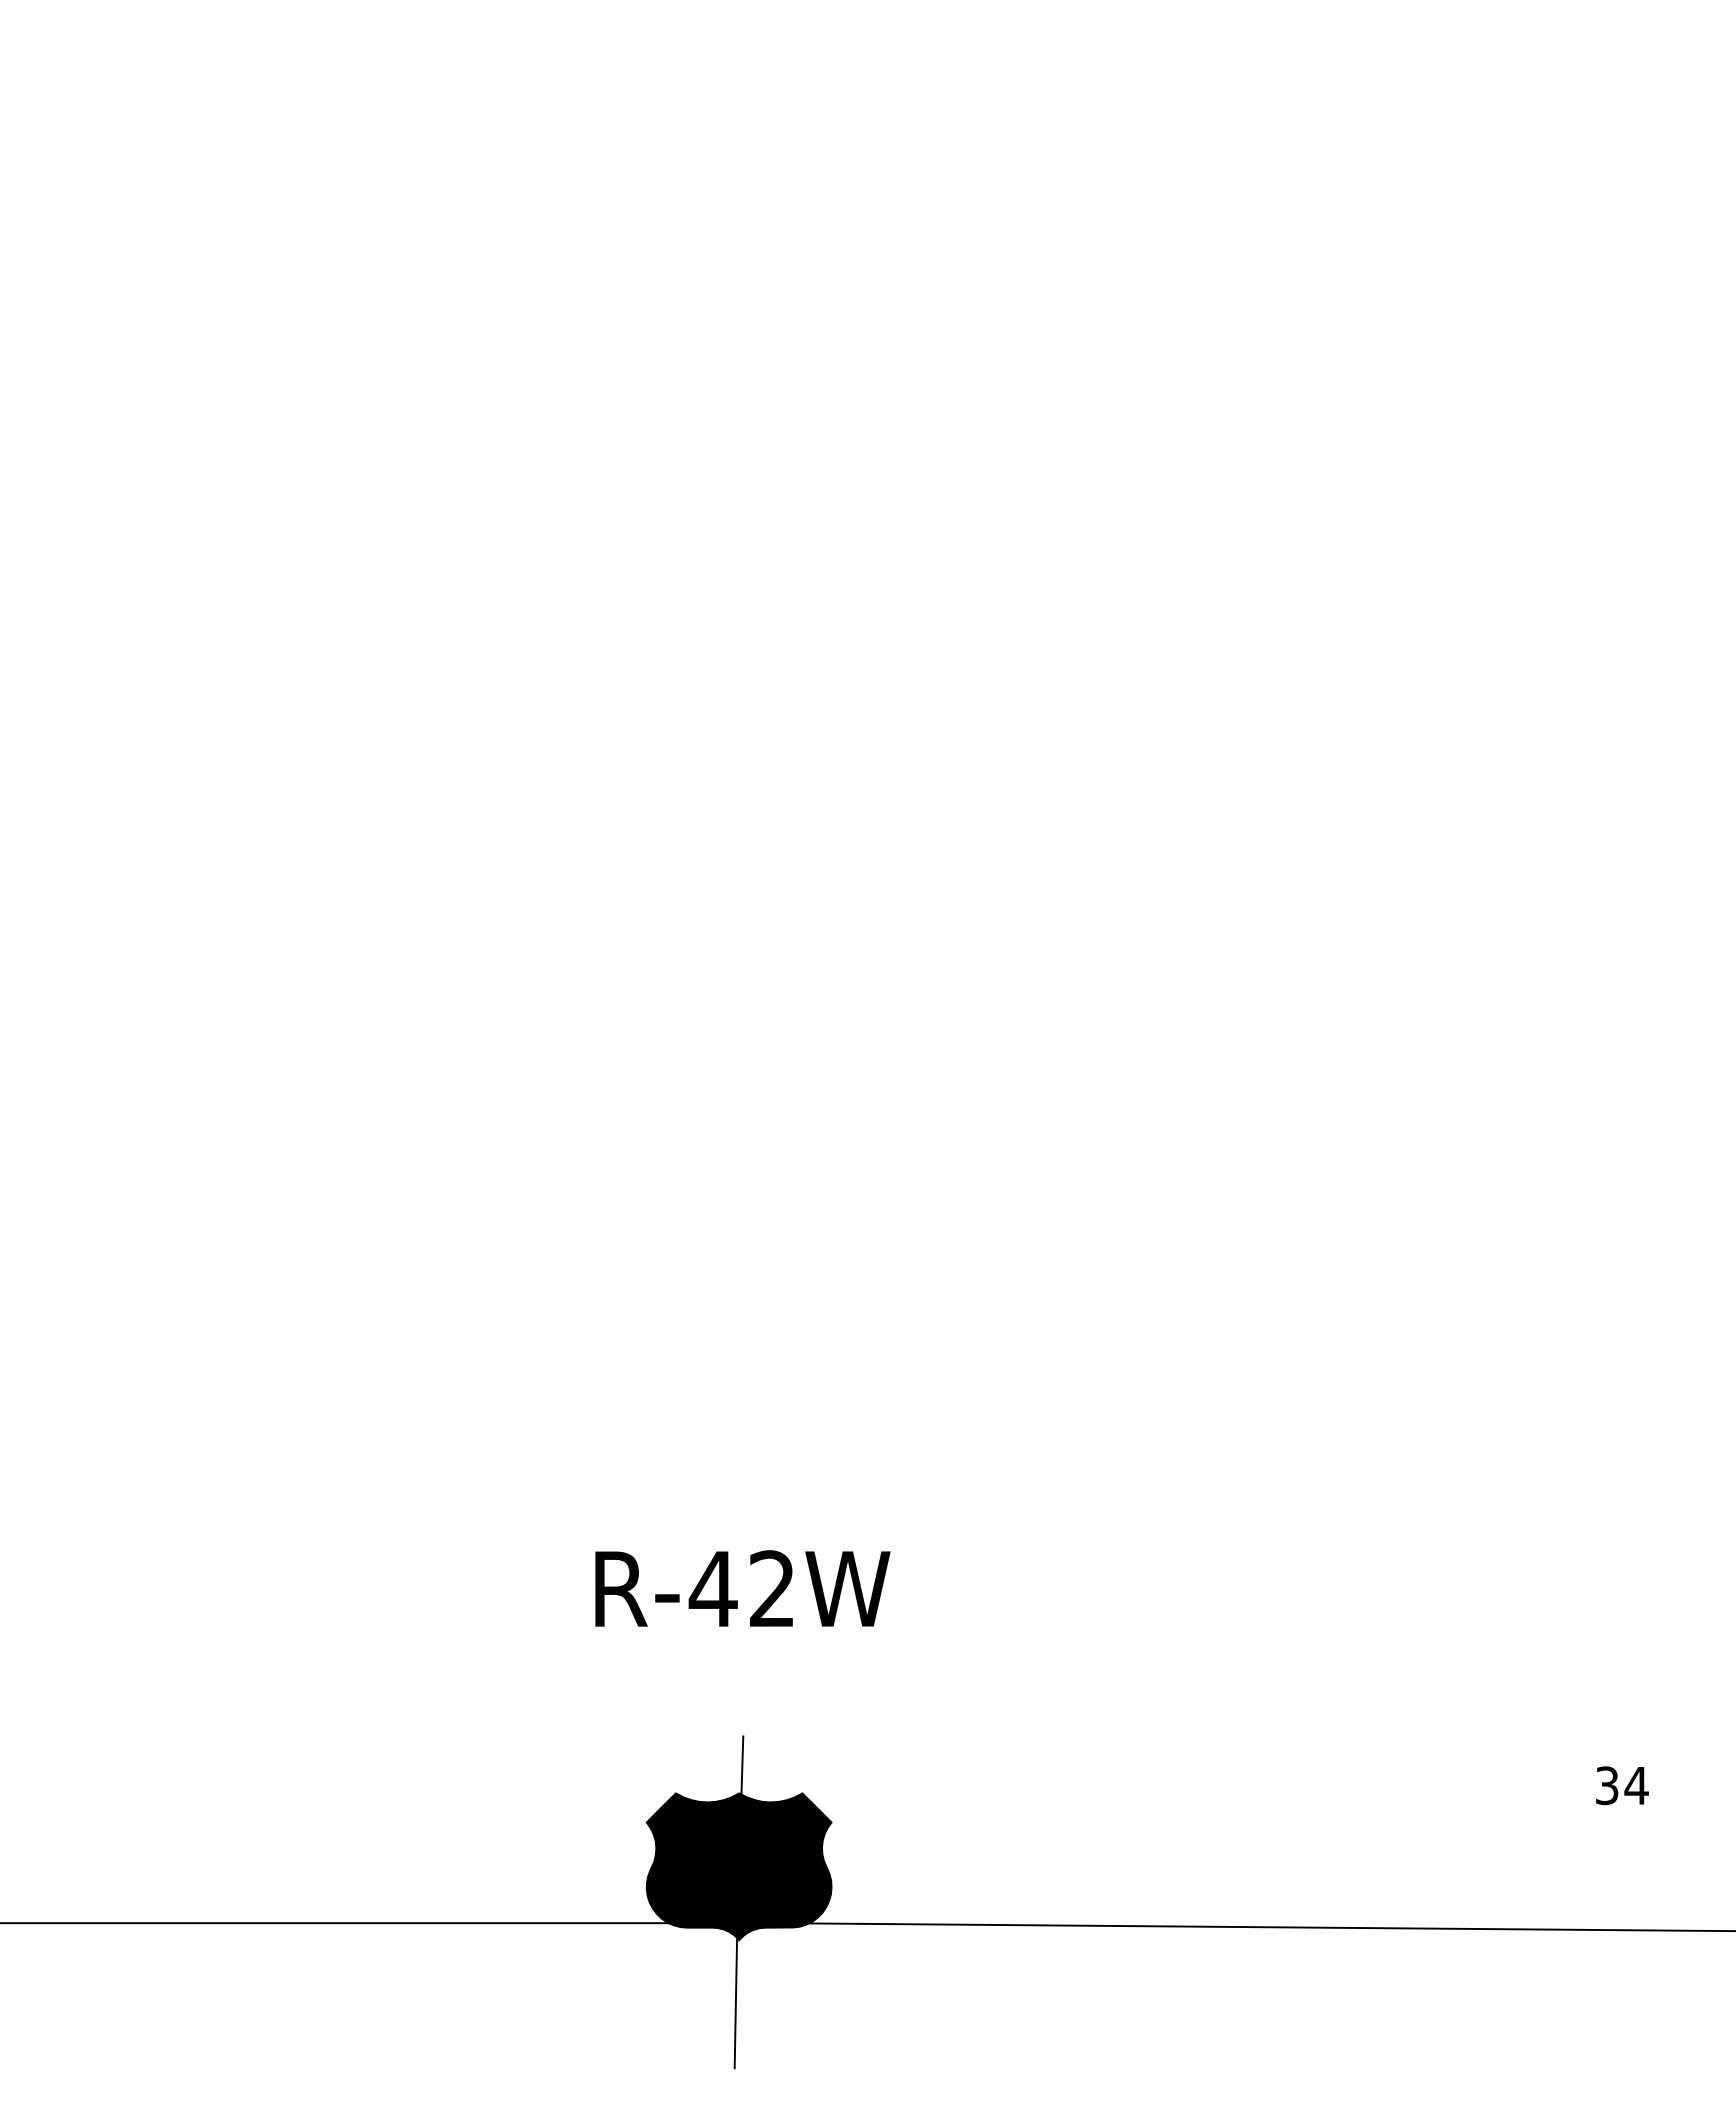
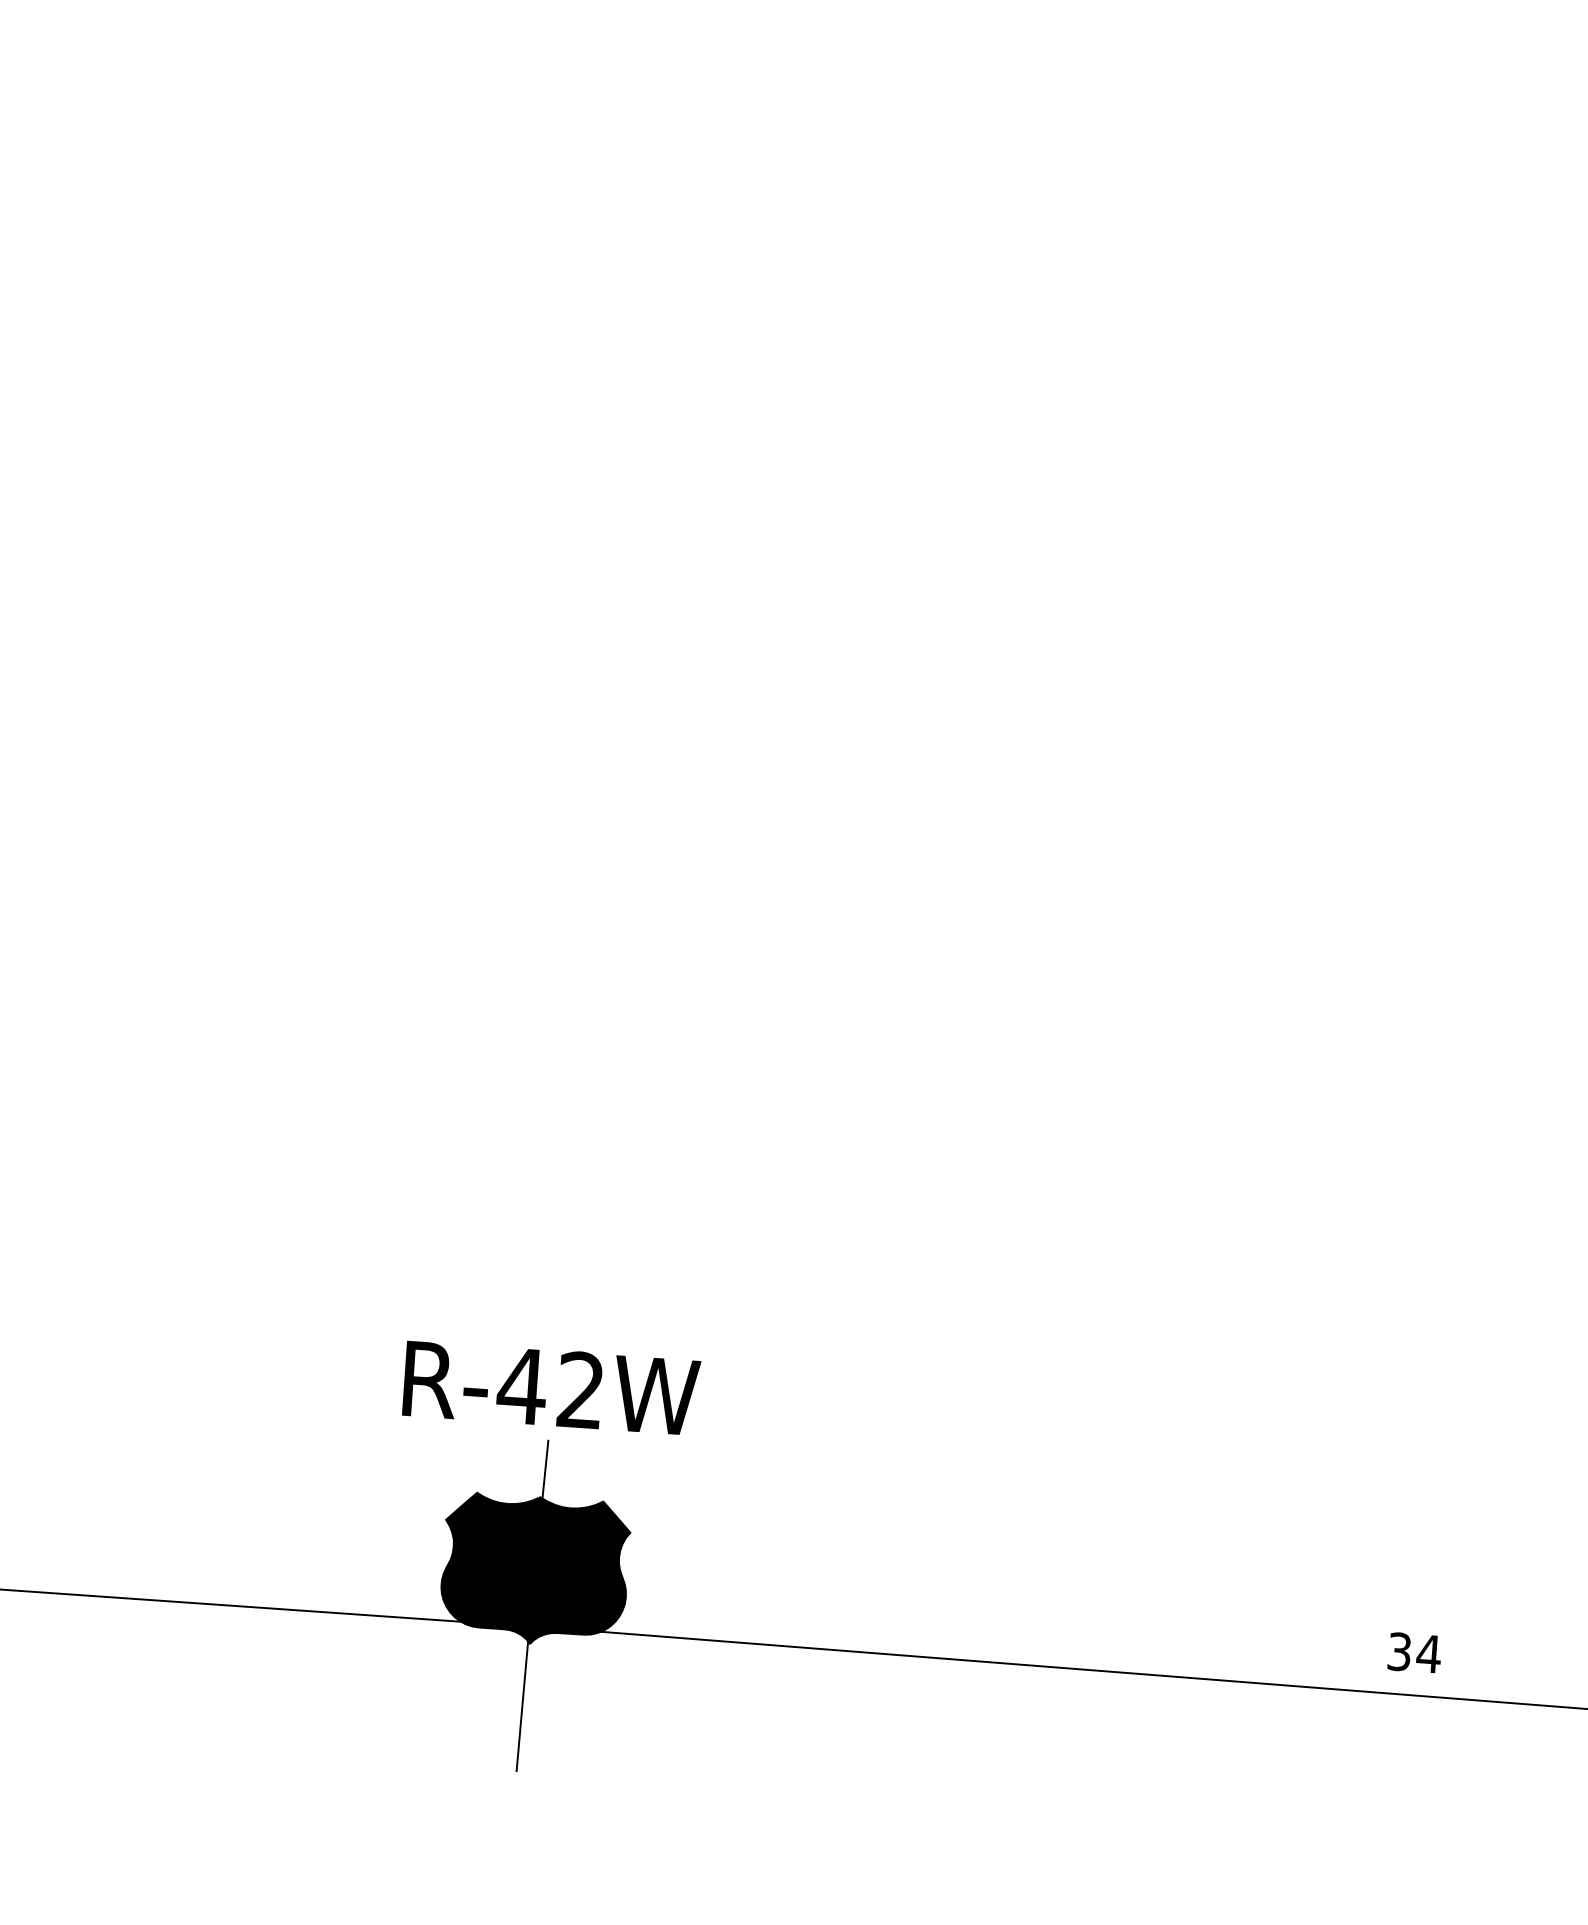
text: (742, 1588) -> (551, 1387), moved
text: (1622, 1785) -> (1414, 1652), moved

